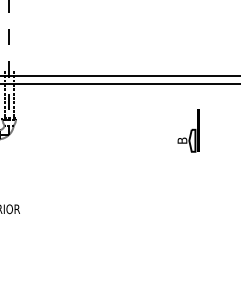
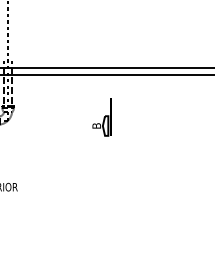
part: (188, 130) -> (102, 116), moved

